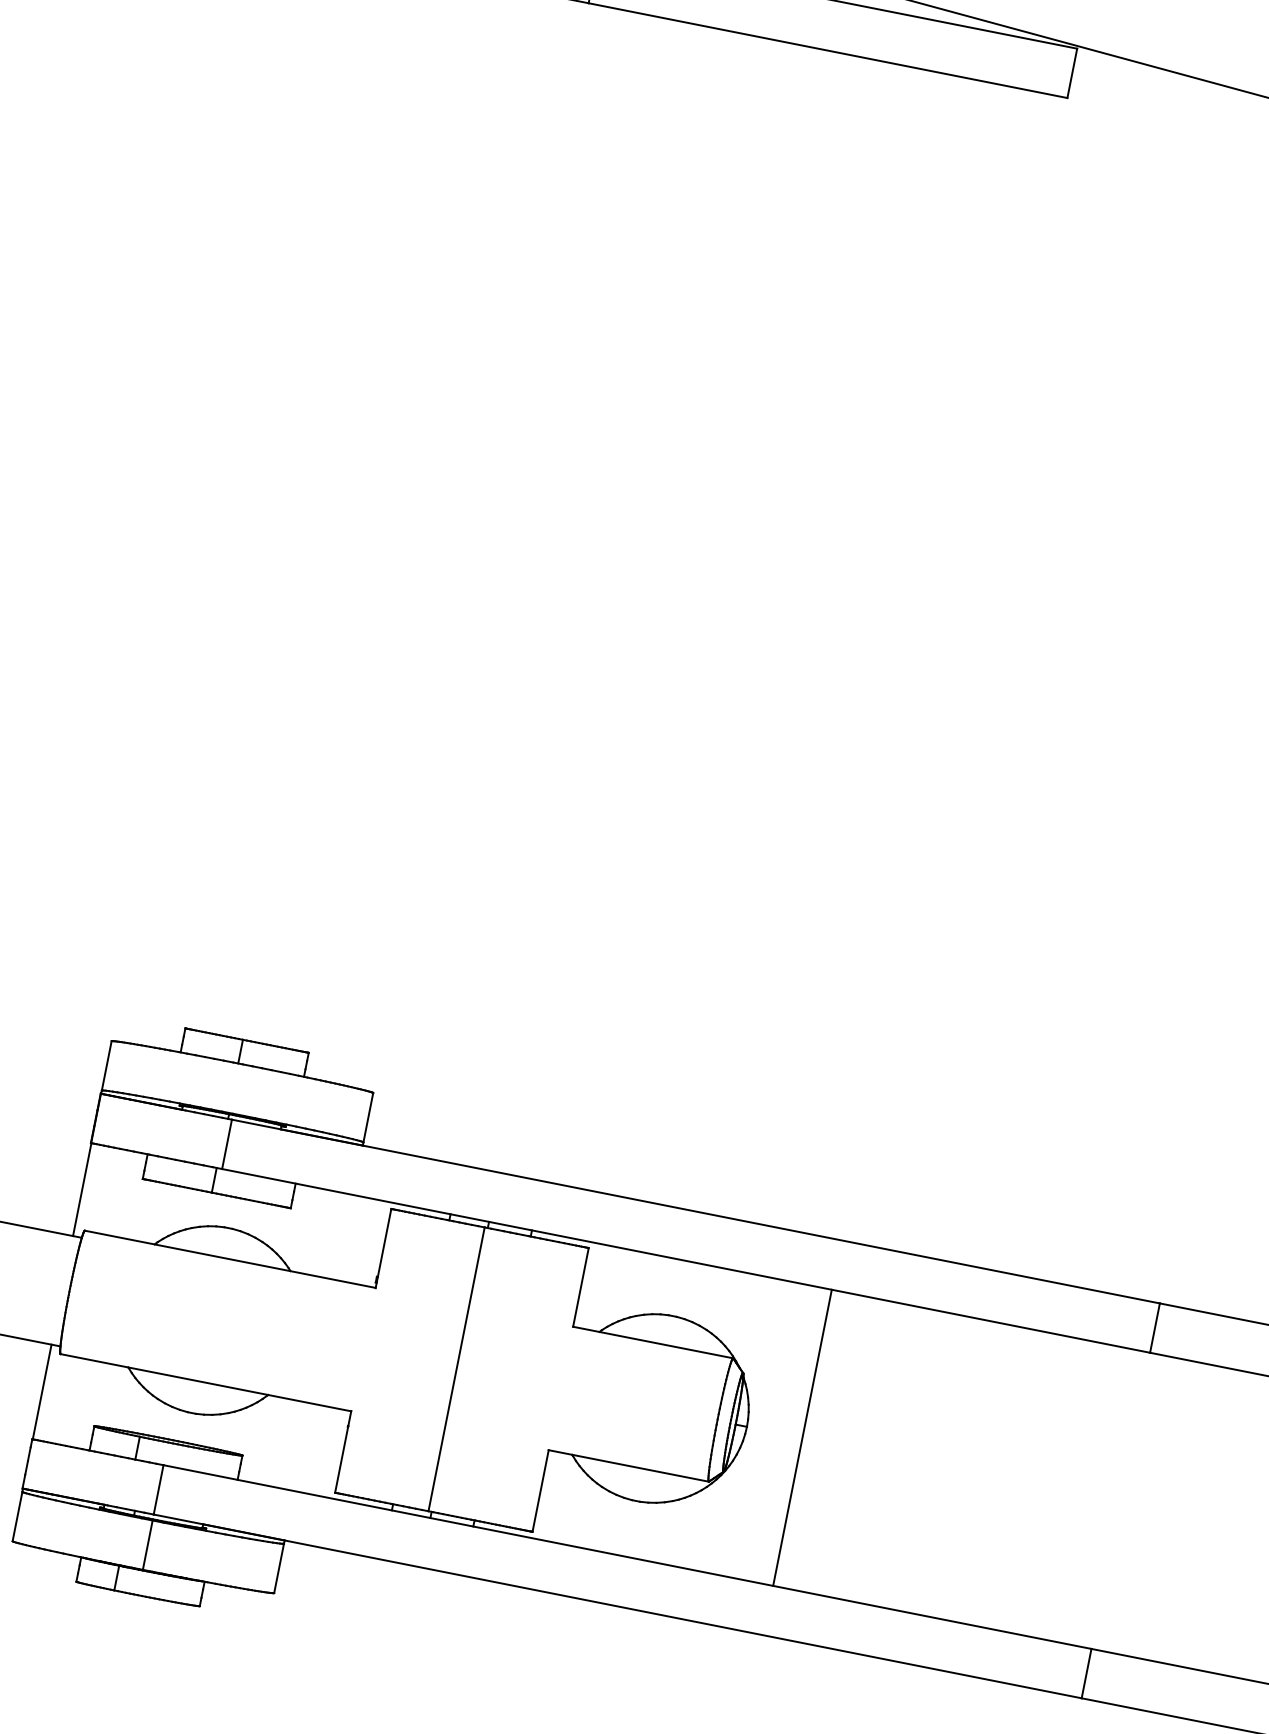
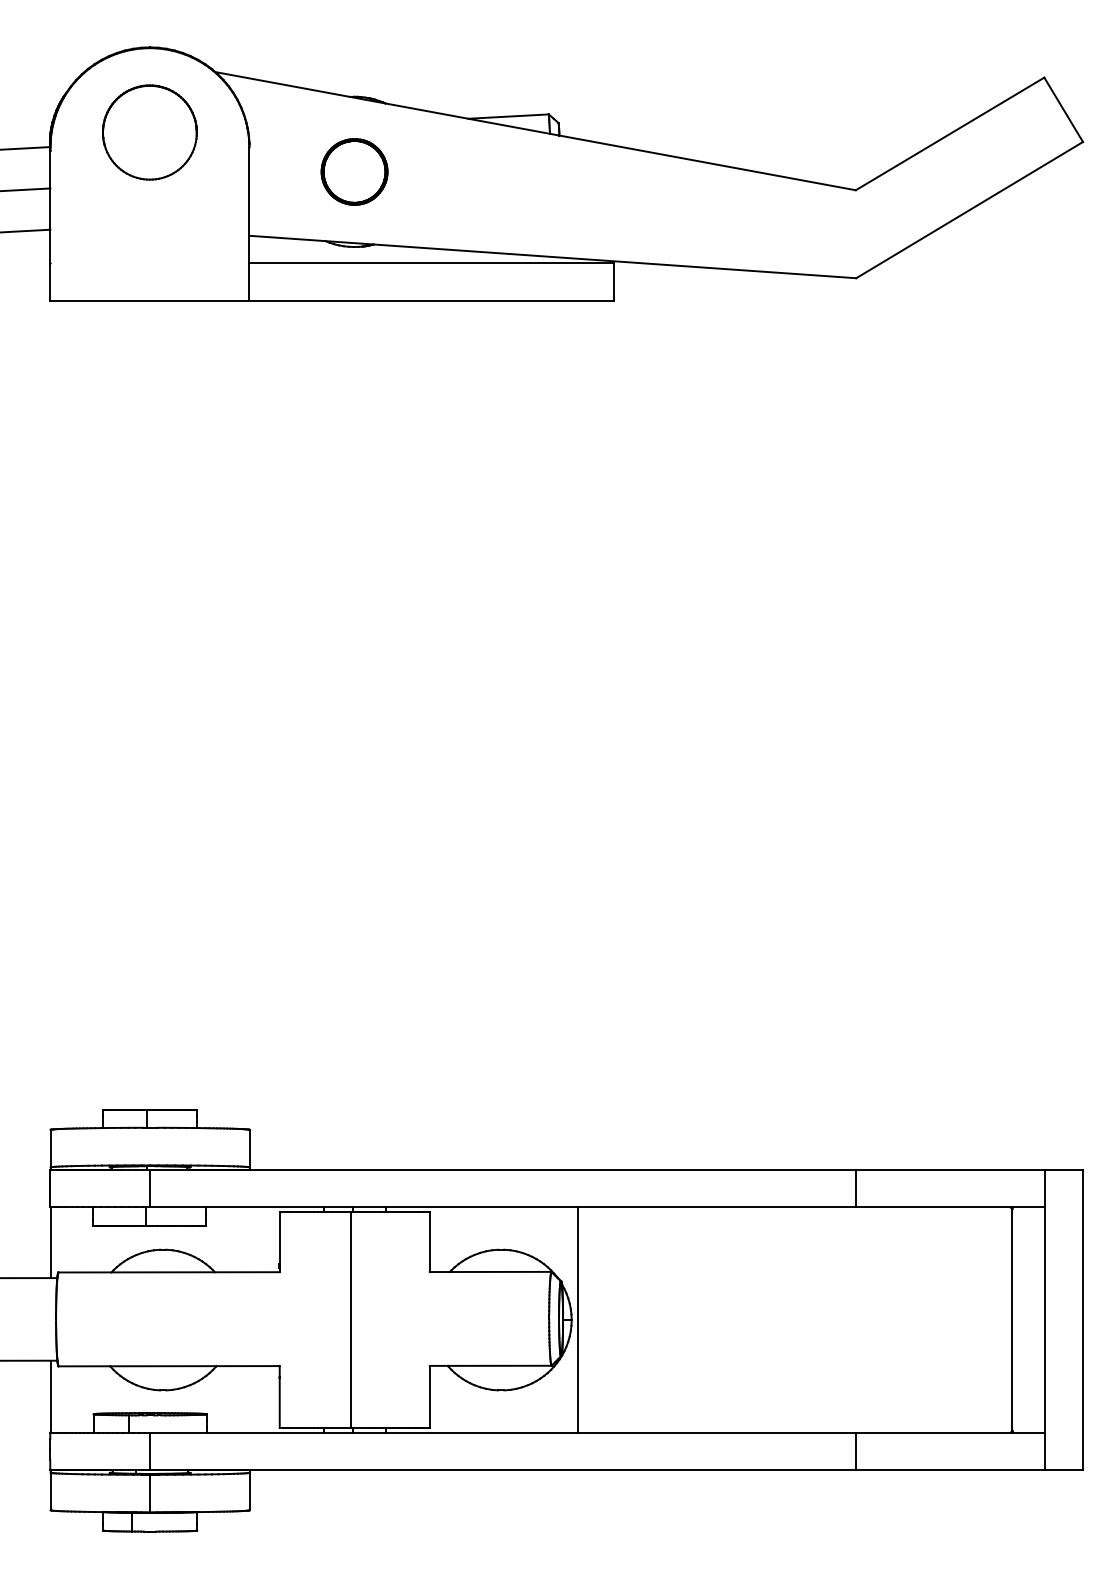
line: (802, 1436) -> (577, 1319), moved

